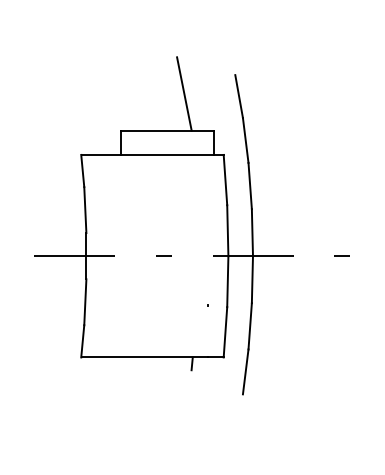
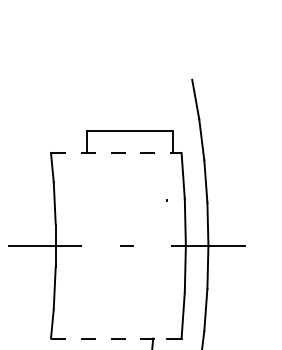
line: (184, 93) -> (145, 96), removed
line: (153, 154) -> (117, 152), solid -> dashed
line: (145, 357) -> (109, 338), solid -> dashed

